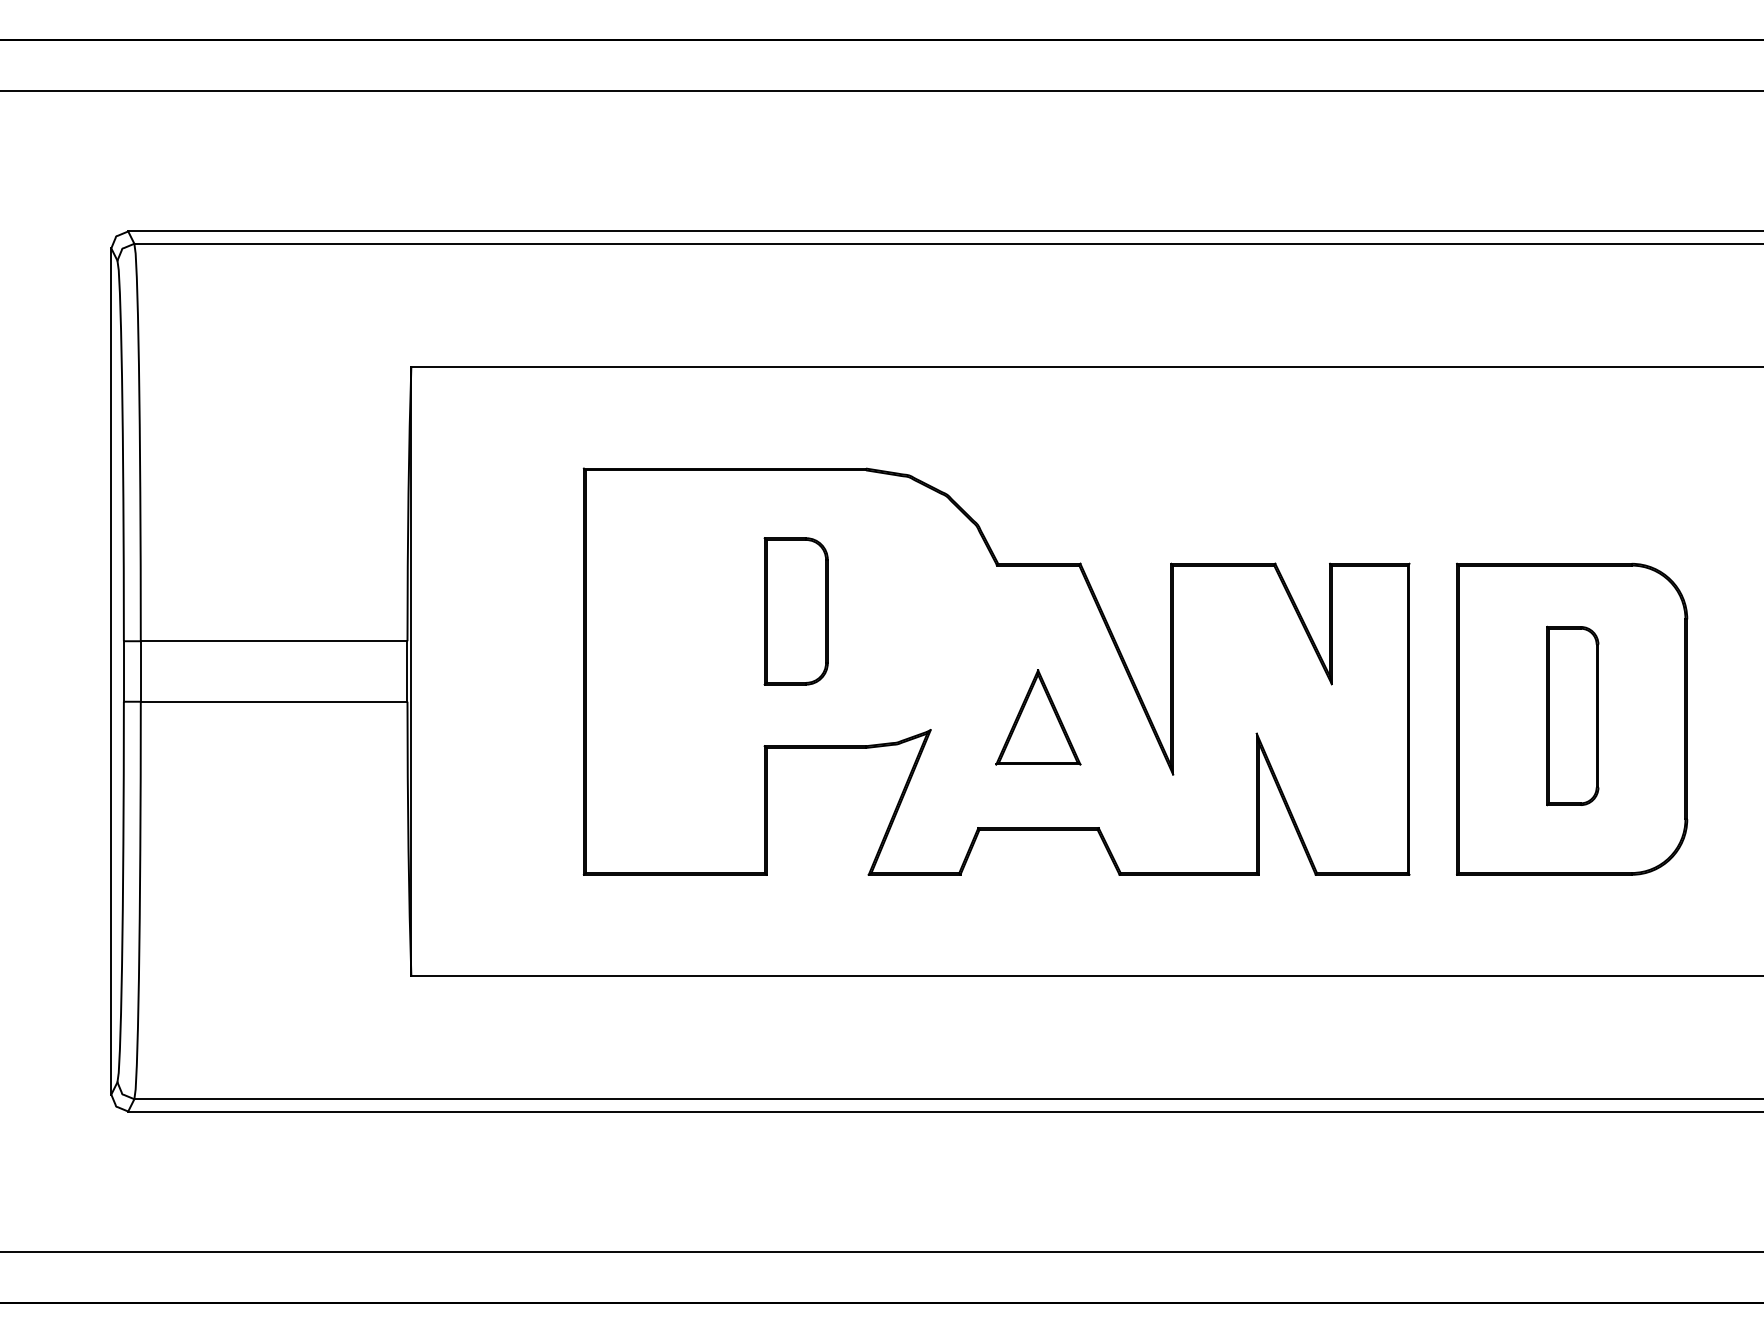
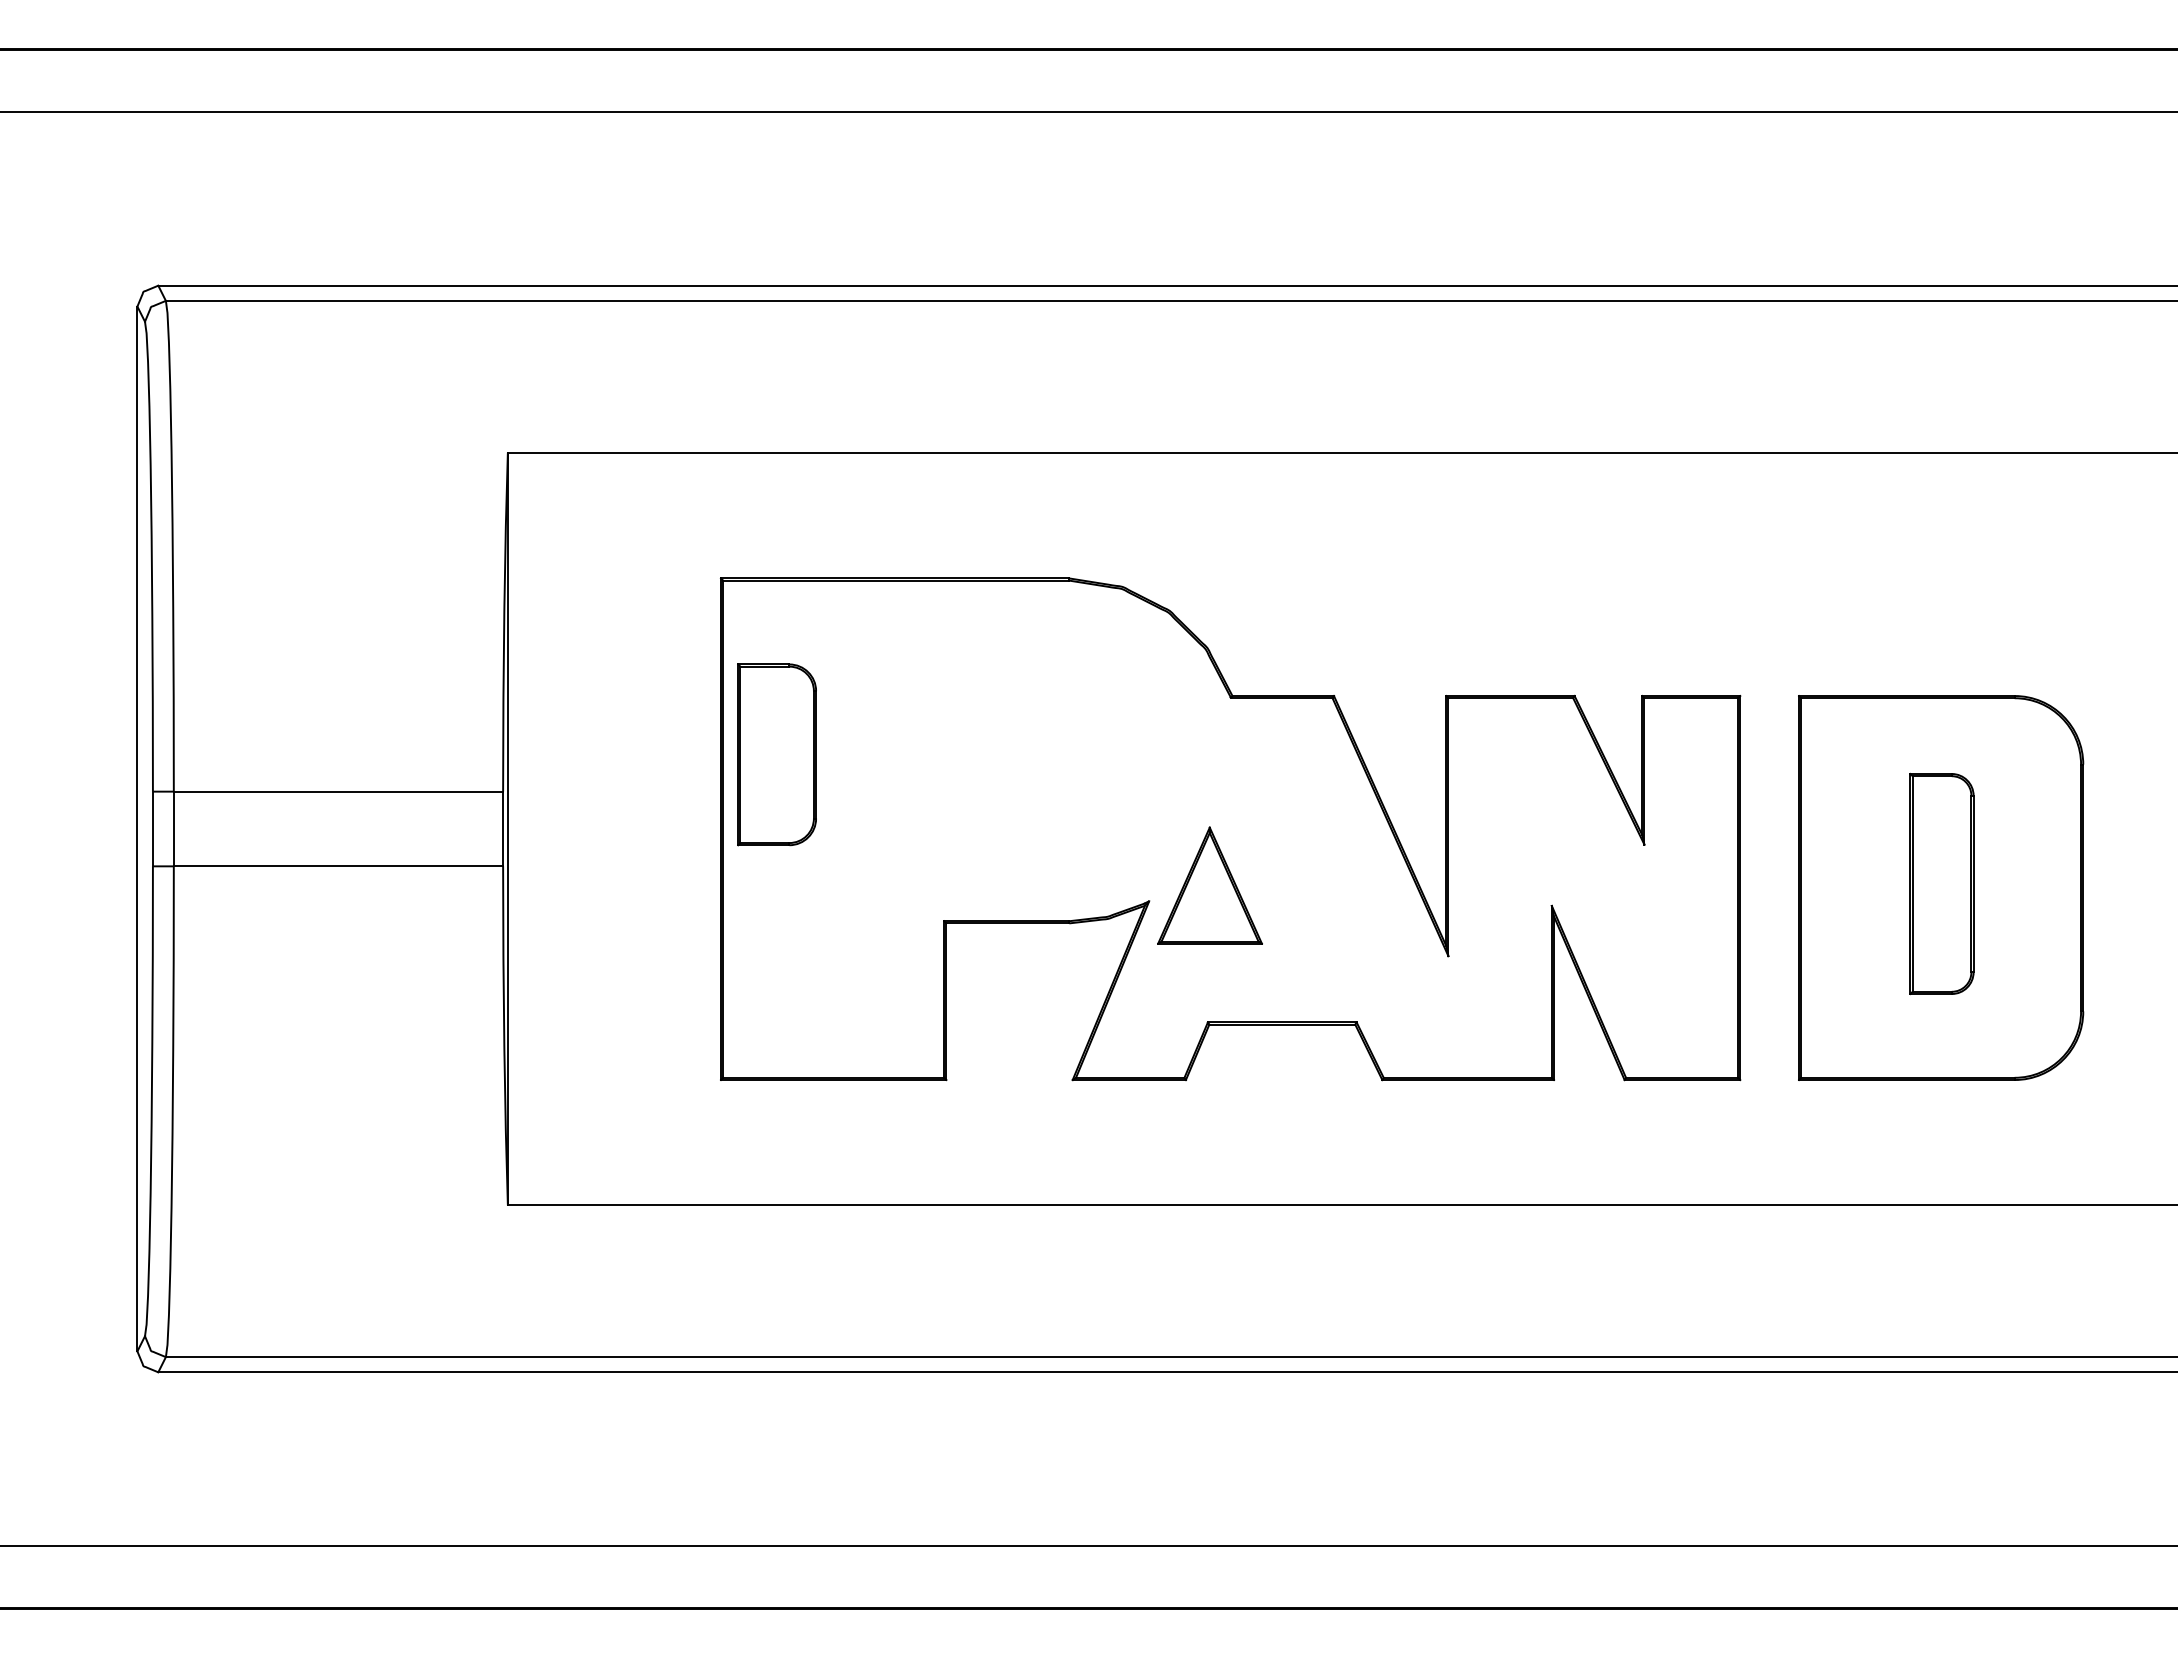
part: (795, 611) -> (776, 754), moved
part: (1037, 717) -> (1209, 885), moved

